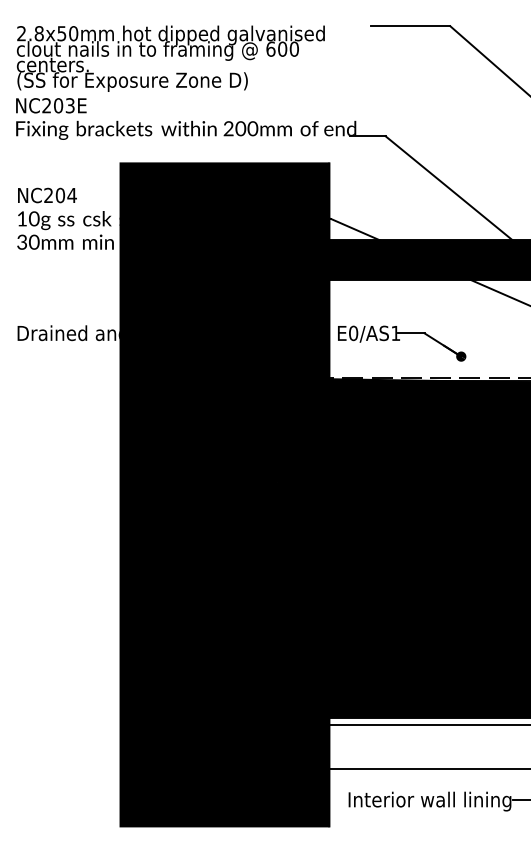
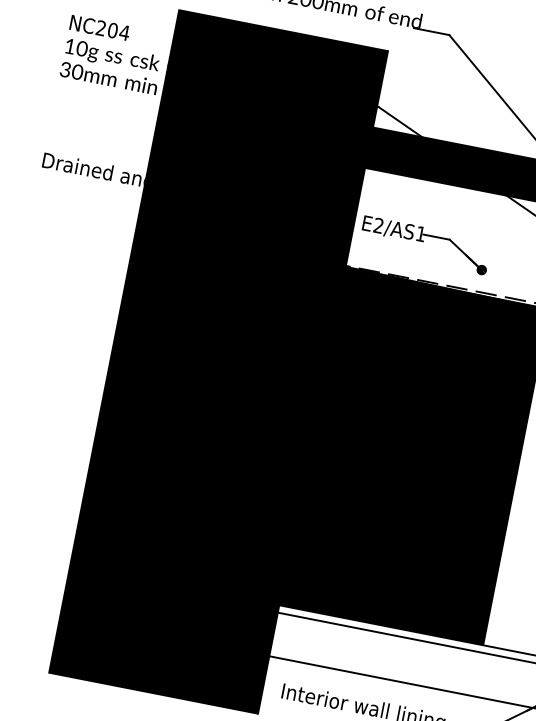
text: (353, 333) -> (378, 225), E0/AS1 -> E2/AS1

